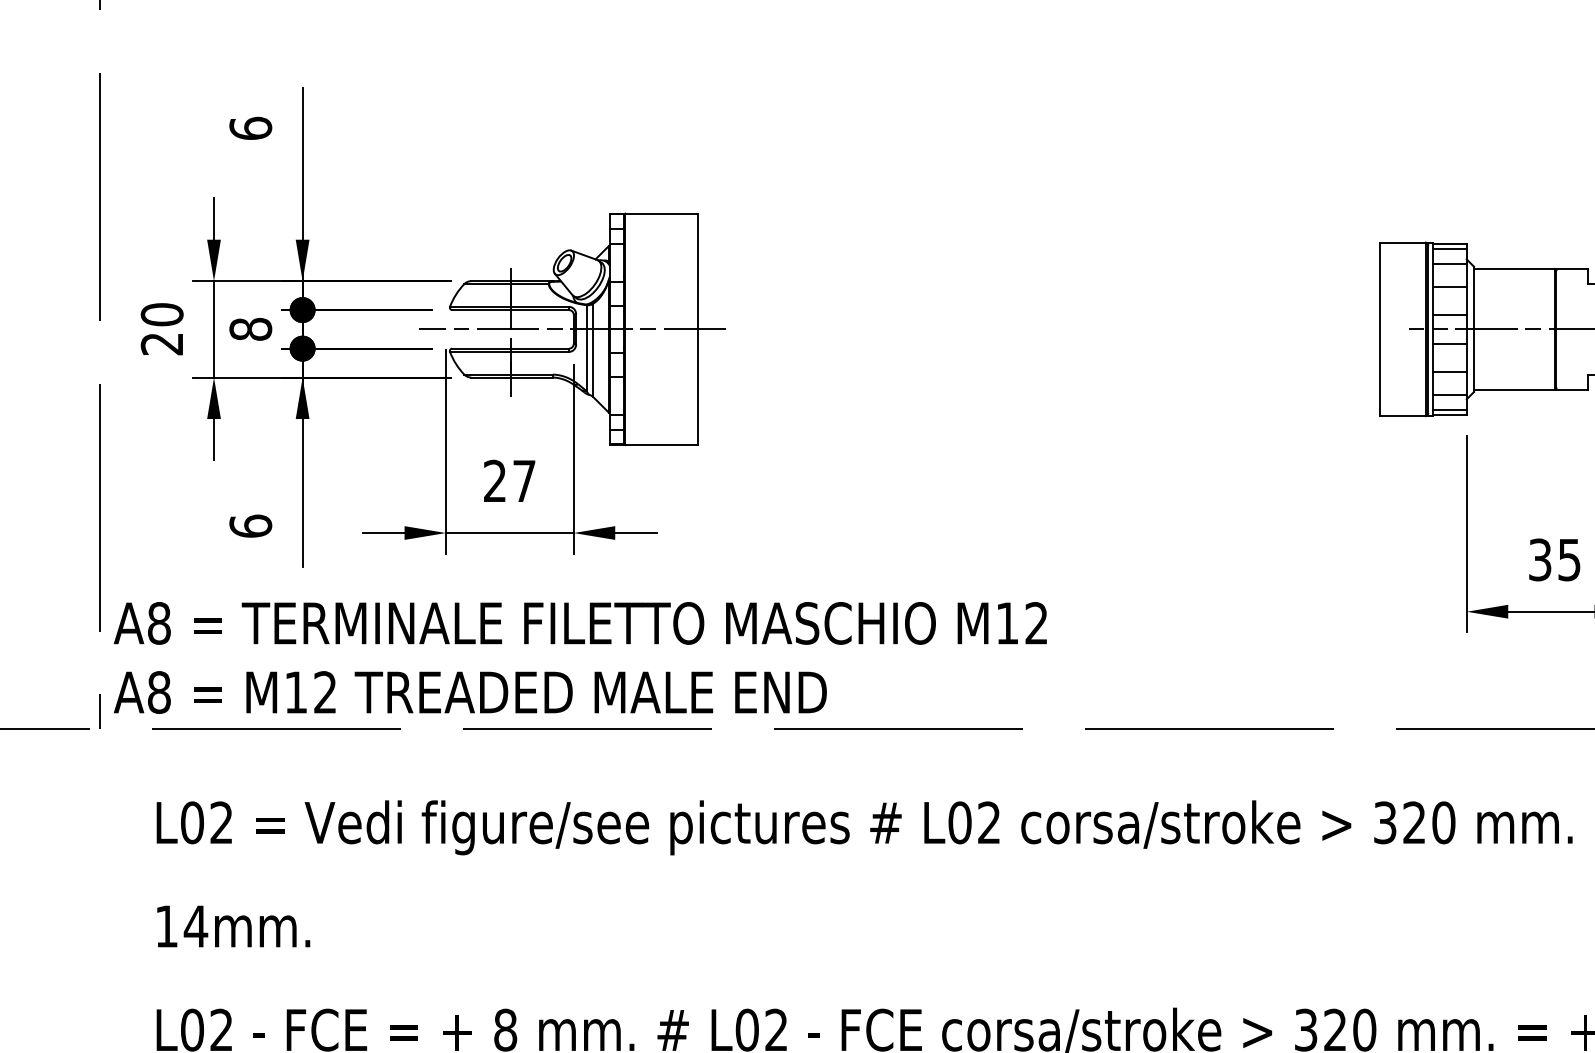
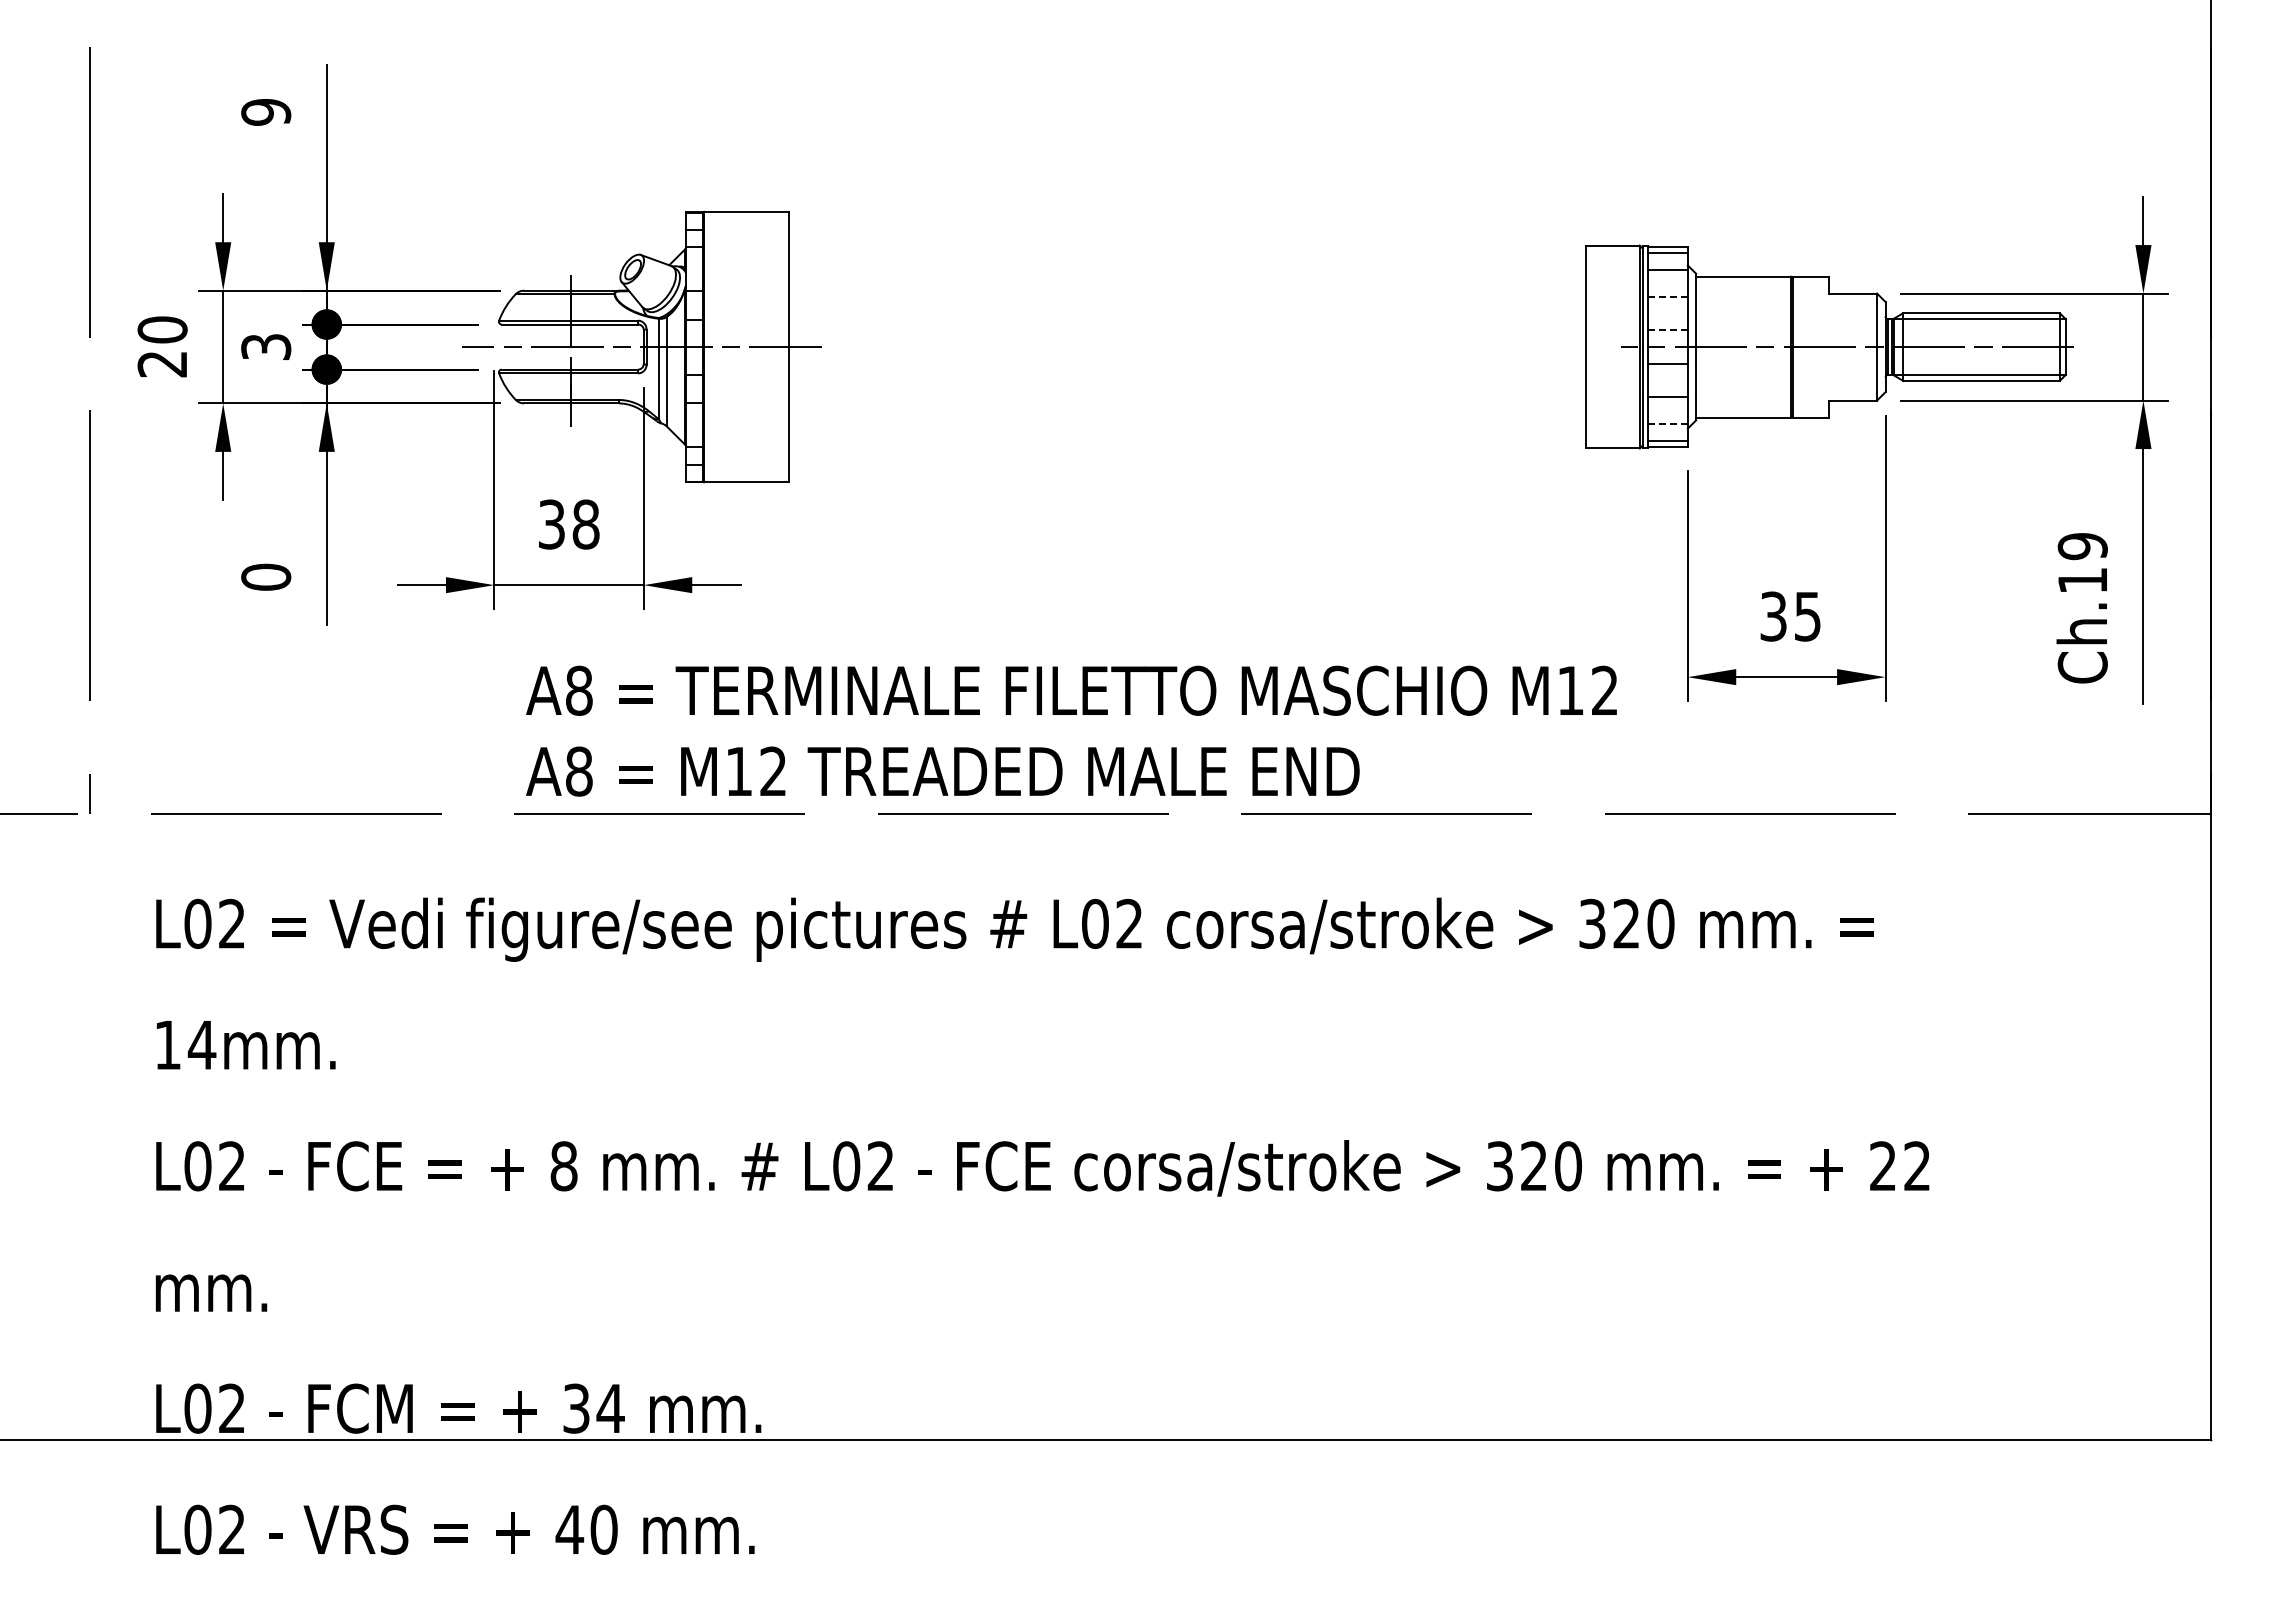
text: (251, 127) -> (266, 111), 6 -> 9
line: (1450, 286) -> (1668, 297), solid -> dashed
line: (1450, 314) -> (1668, 329), solid -> dashed
text: (251, 328) -> (266, 346), 8 -> 3
line: (1450, 394) -> (1668, 423), solid -> dashed
text: (509, 481) -> (568, 524), 27 -> 38
text: (251, 525) -> (266, 576), 6 -> 0
text: (580, 657) -> (1071, 730), moved

